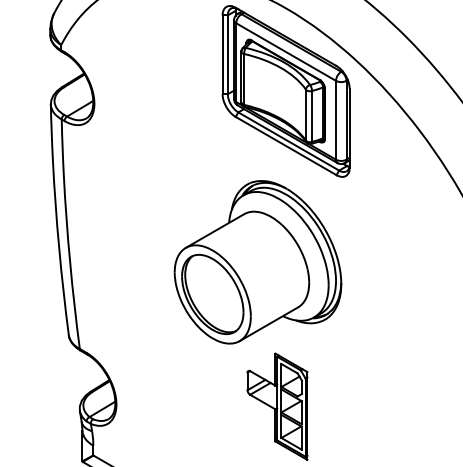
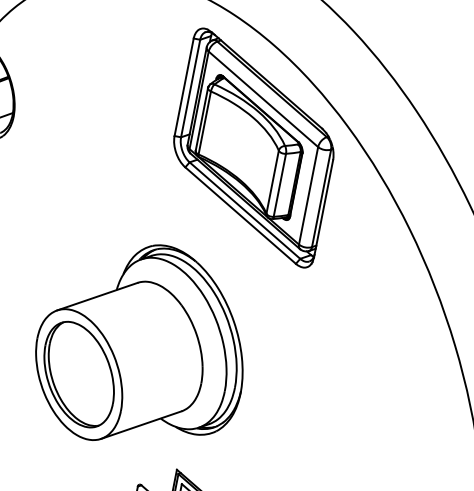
part: (257, 262) -> (142, 345), moved

